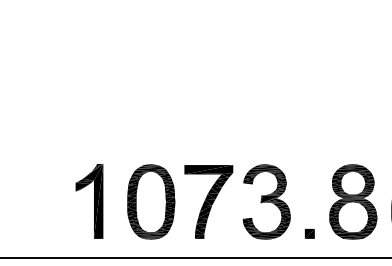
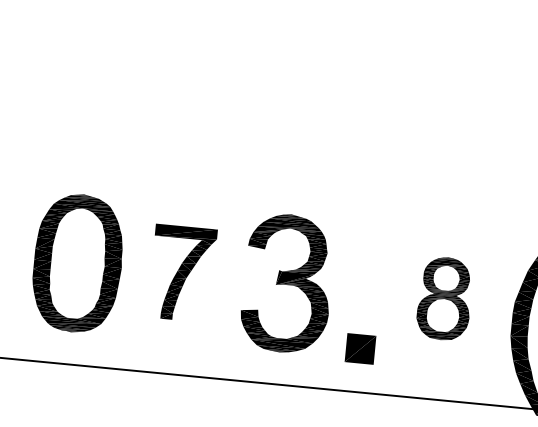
part: (208, 201) -> (181, 272), size x0.7
part: (353, 201) -> (444, 297), size x0.6
part: (309, 233) -> (359, 348), size x1.6

